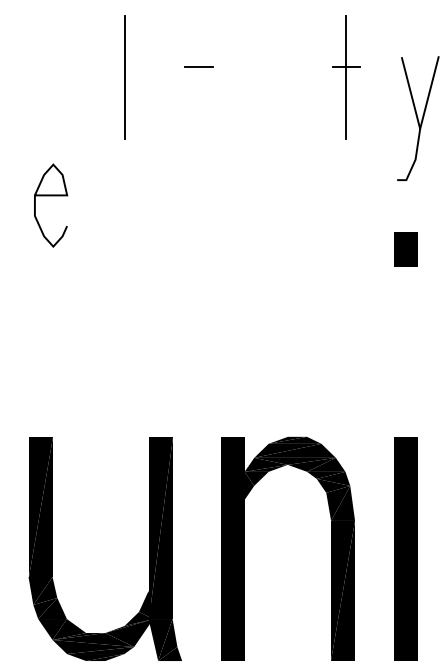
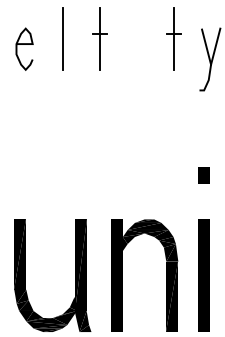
line: (198, 76) -> (99, 38), added
curve: (50, 196) -> (24, 44), moved
part: (405, 249) -> (203, 175), moved

